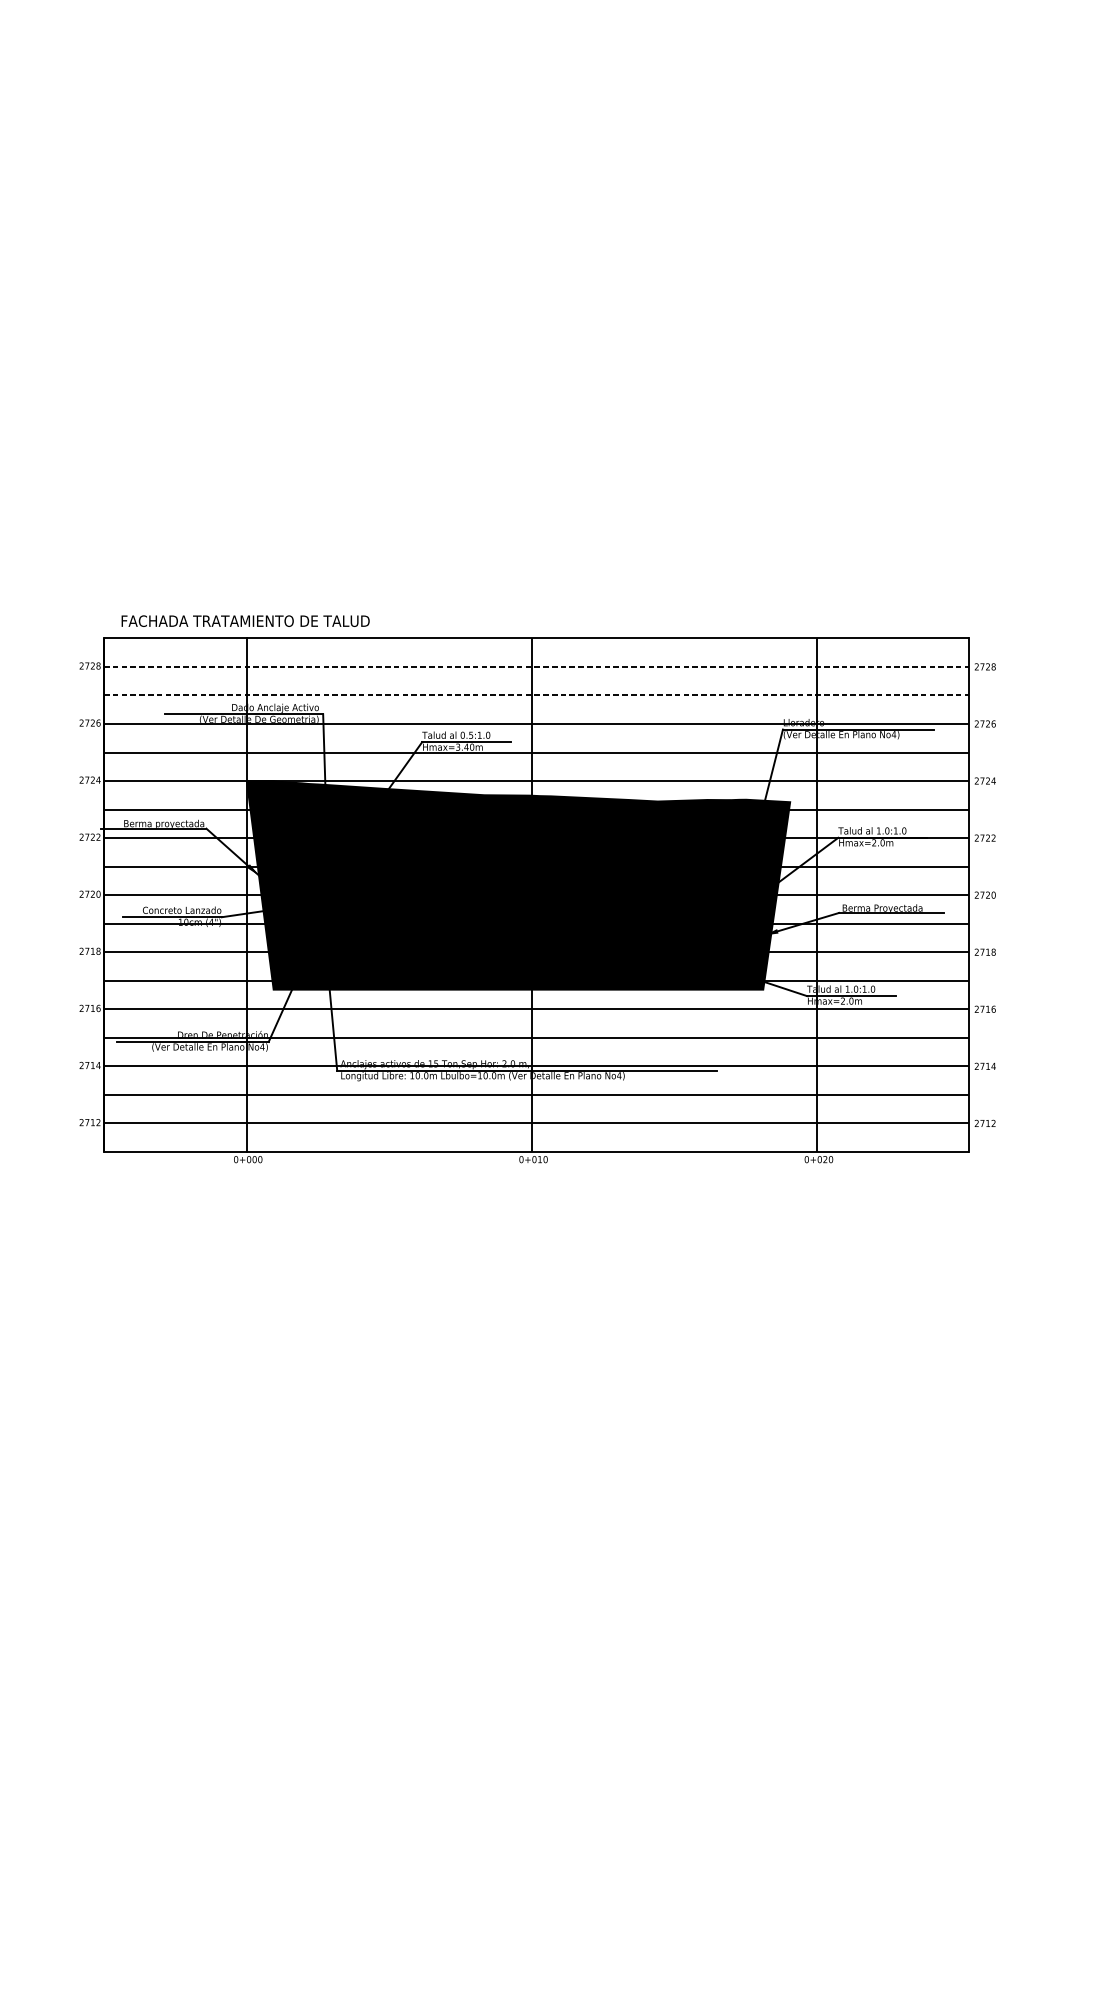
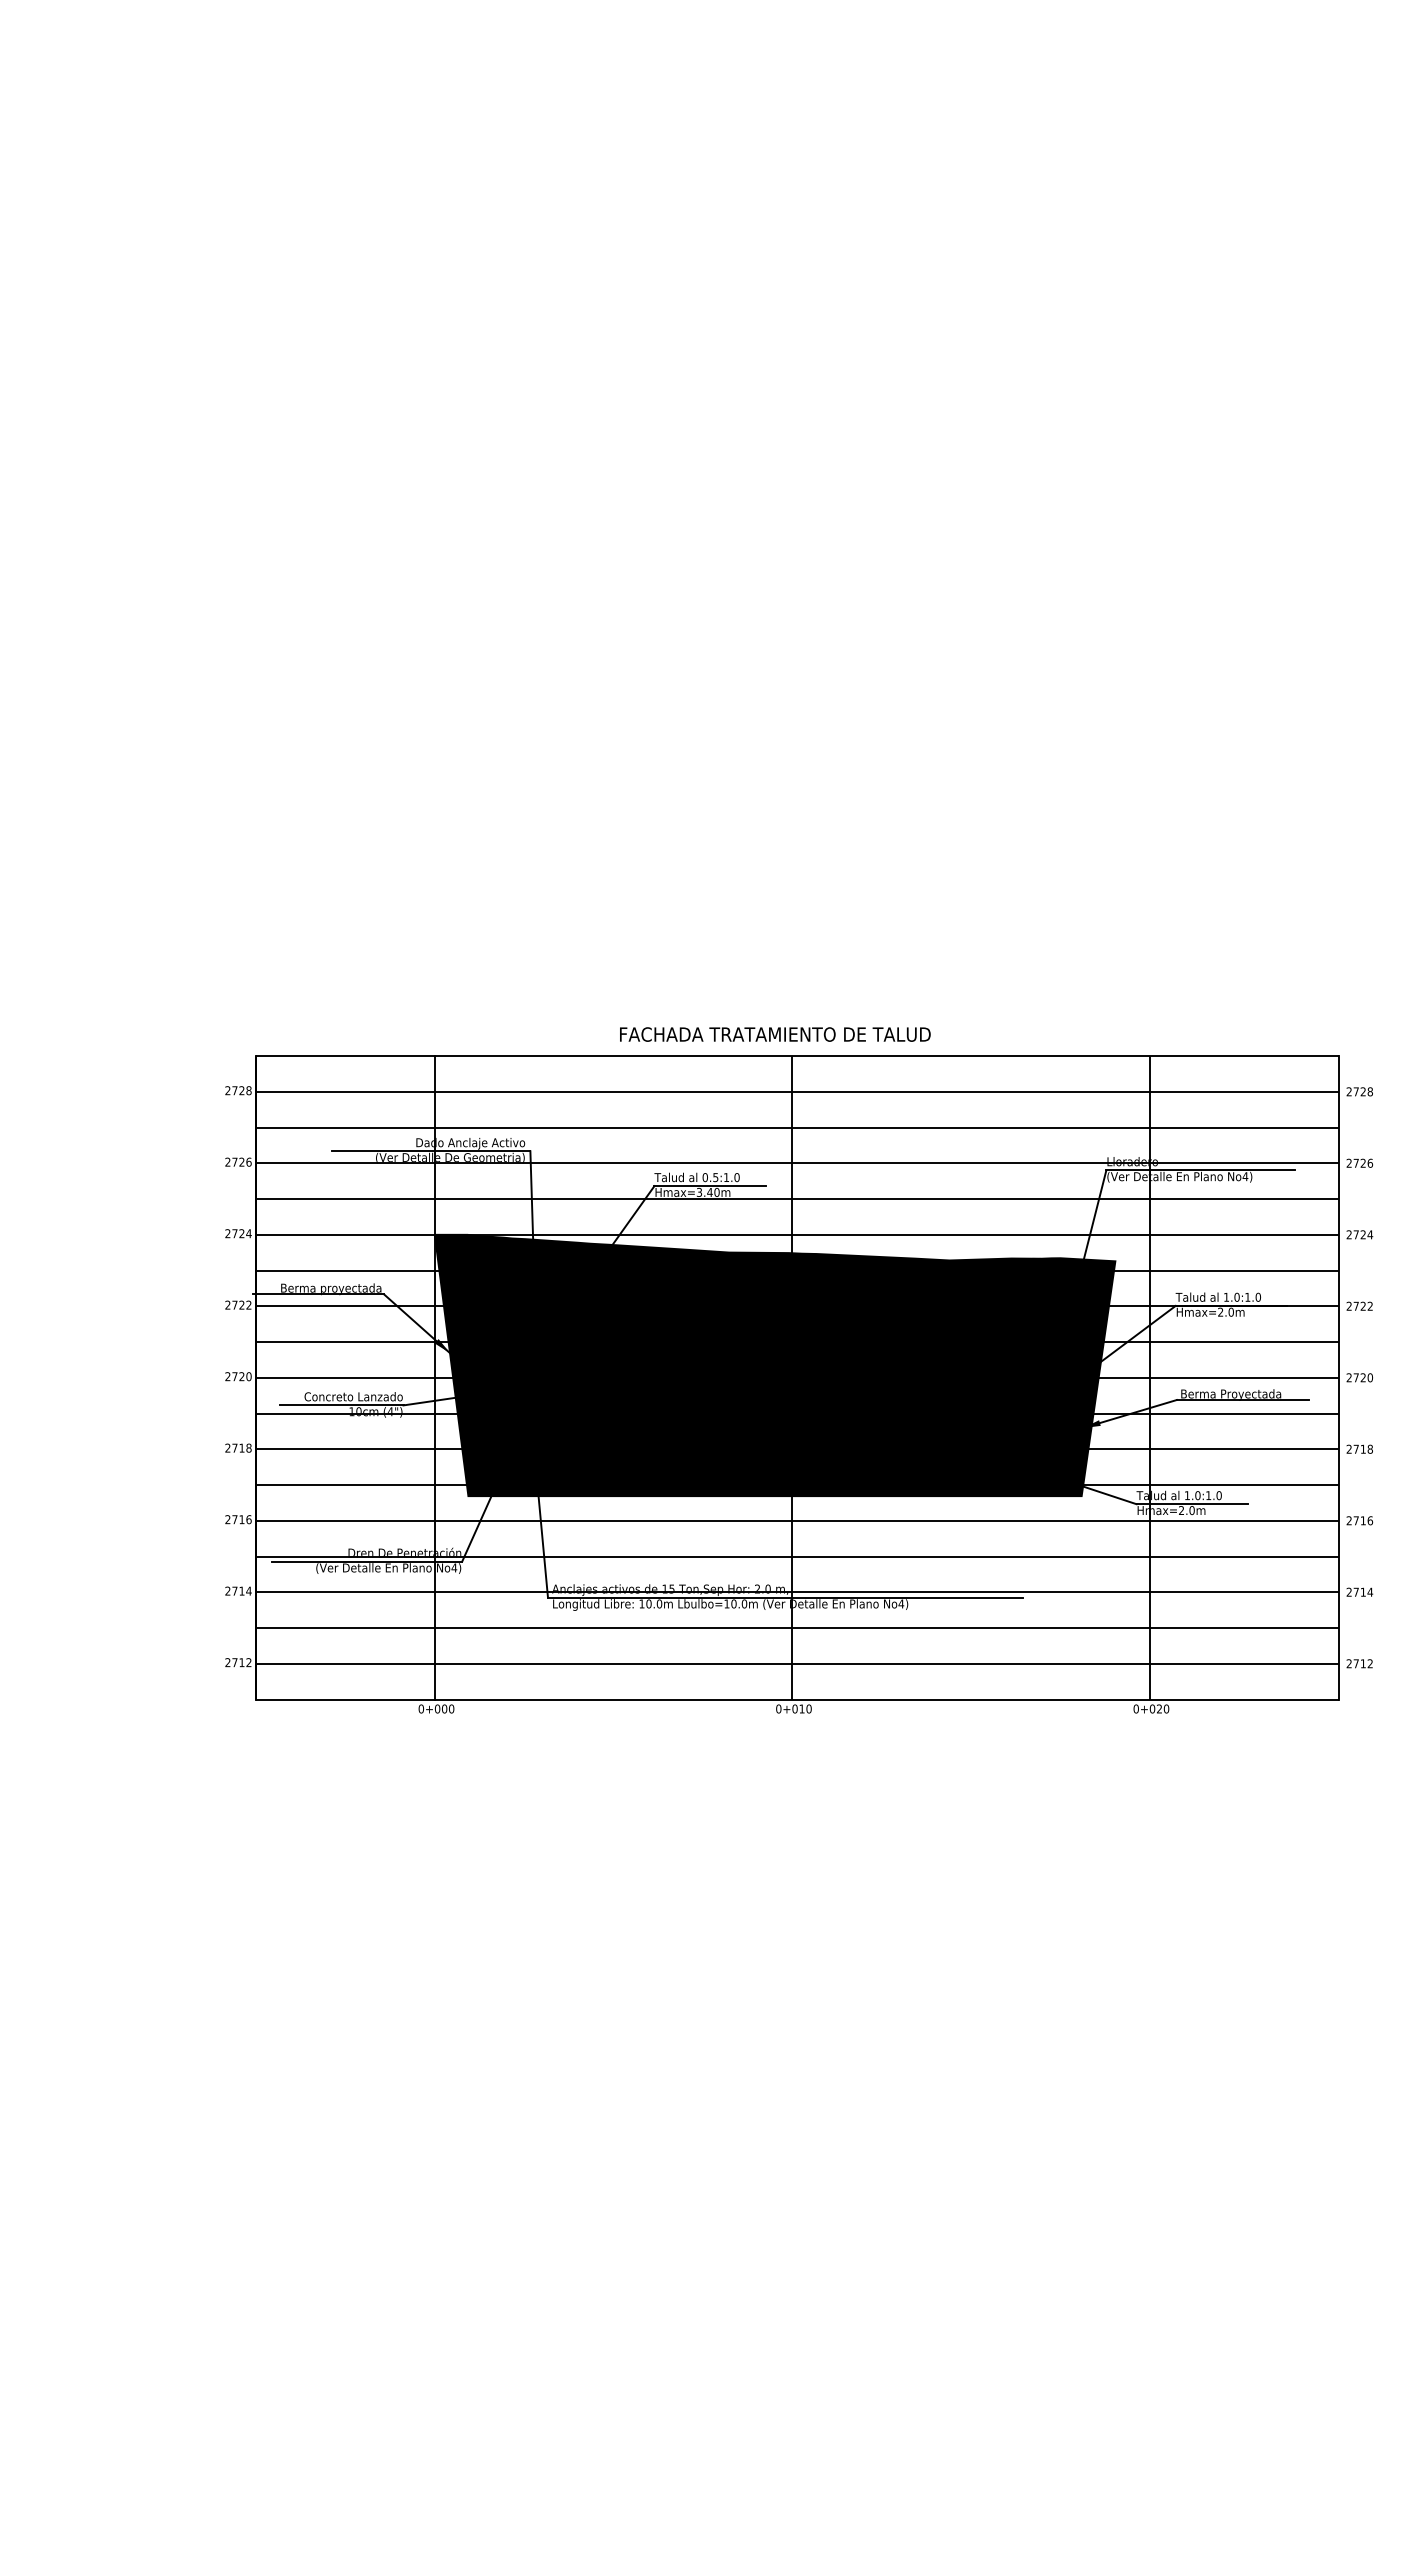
text: (245, 621) -> (775, 1034), moved
line: (536, 666) -> (797, 1091), dashed -> solid
line: (536, 695) -> (797, 1127), dashed -> solid

